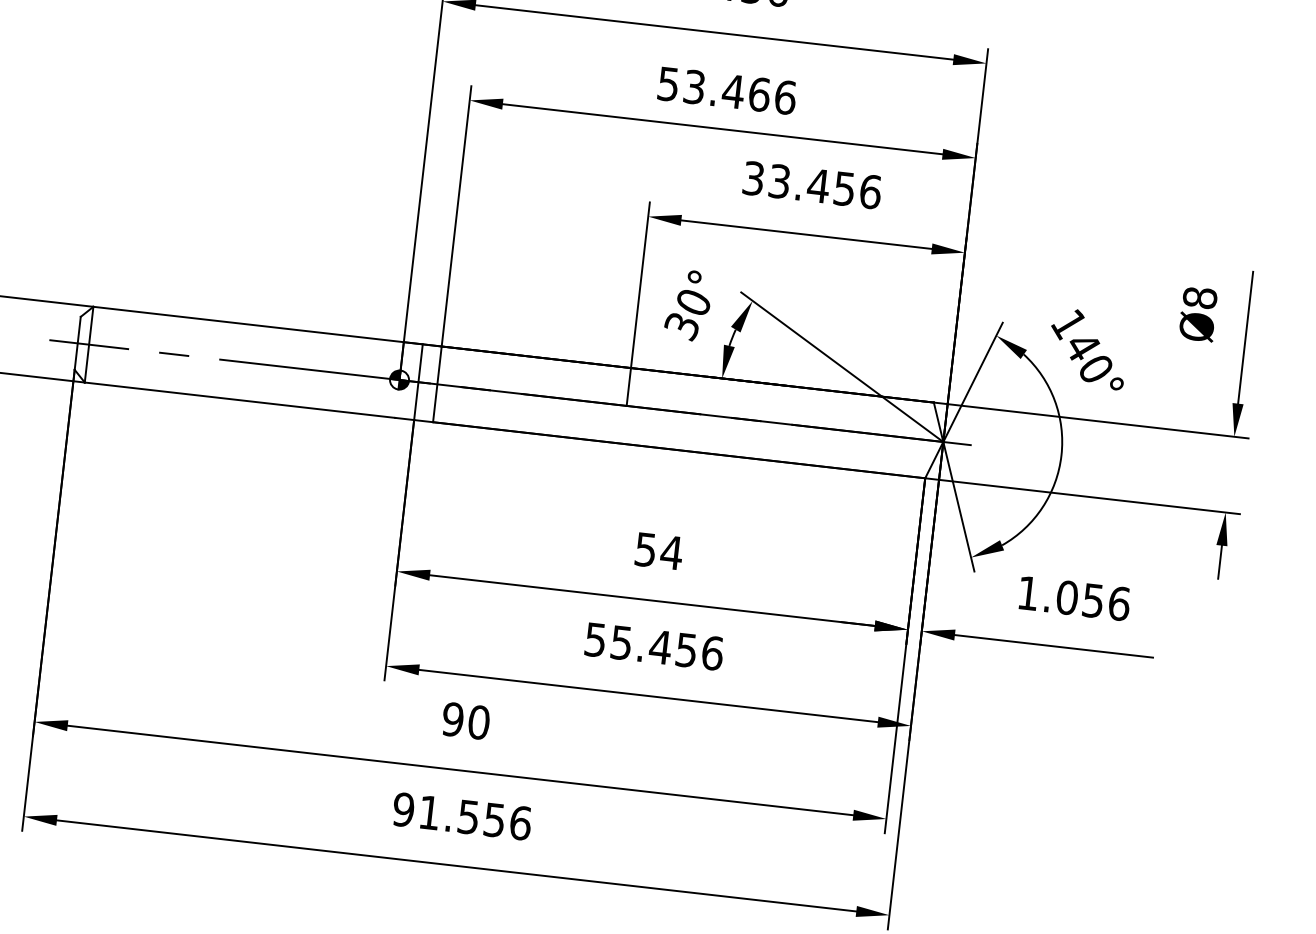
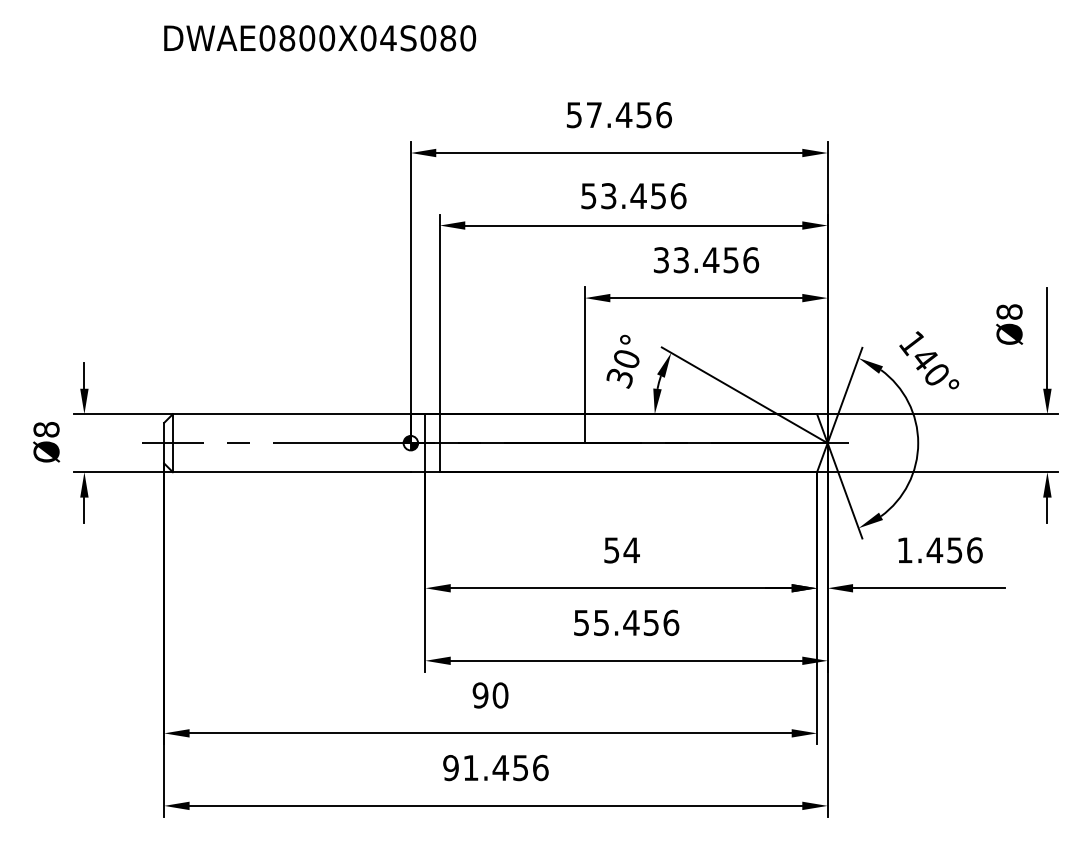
text: (759, 95) -> (658, 196), 53.466 -> 53.456
text: (1066, 597) -> (934, 550), 1.056 -> 1.456
text: (468, 817) -> (500, 768), 91.556 -> 91.456

